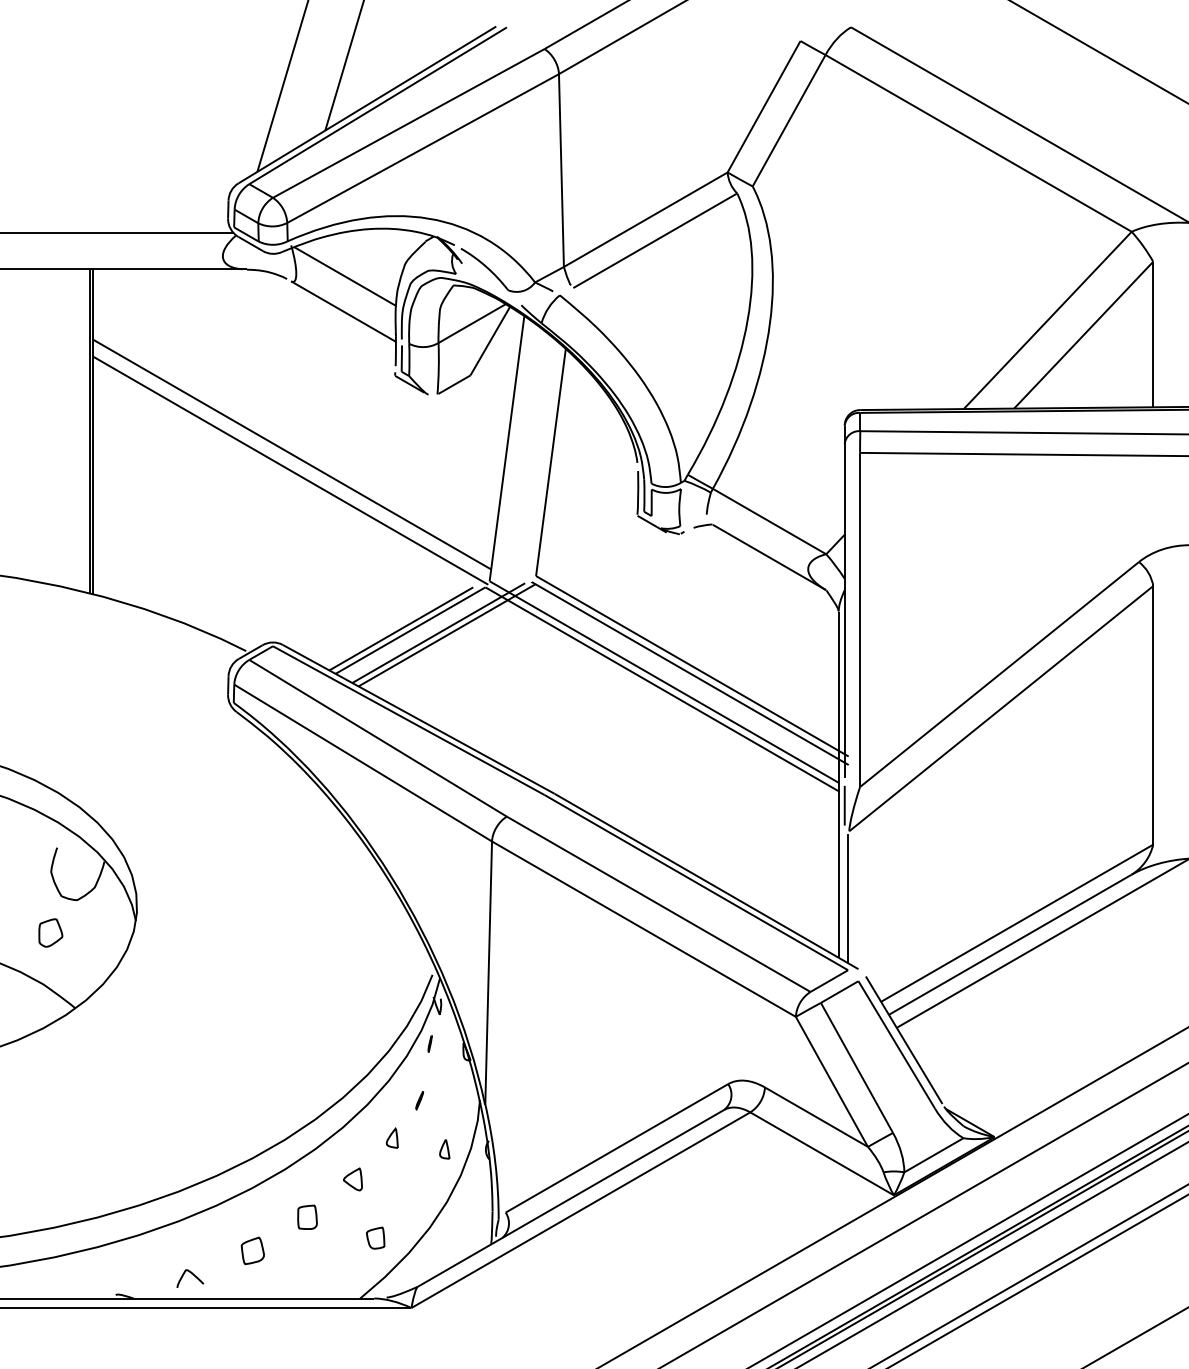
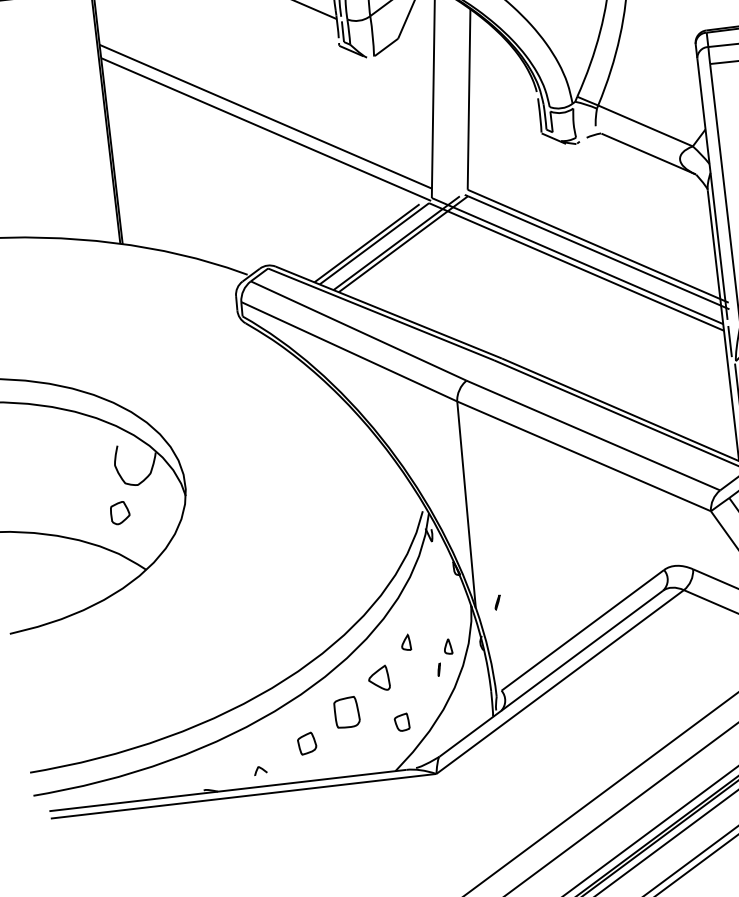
line: (429, 1043) -> (438, 669), moved
line: (419, 1100) -> (497, 602), moved
part: (352, 1179) -> (378, 678), size x1.4
part: (307, 1216) -> (346, 711), size x1.6
part: (190, 1278) -> (260, 770), size x0.6

